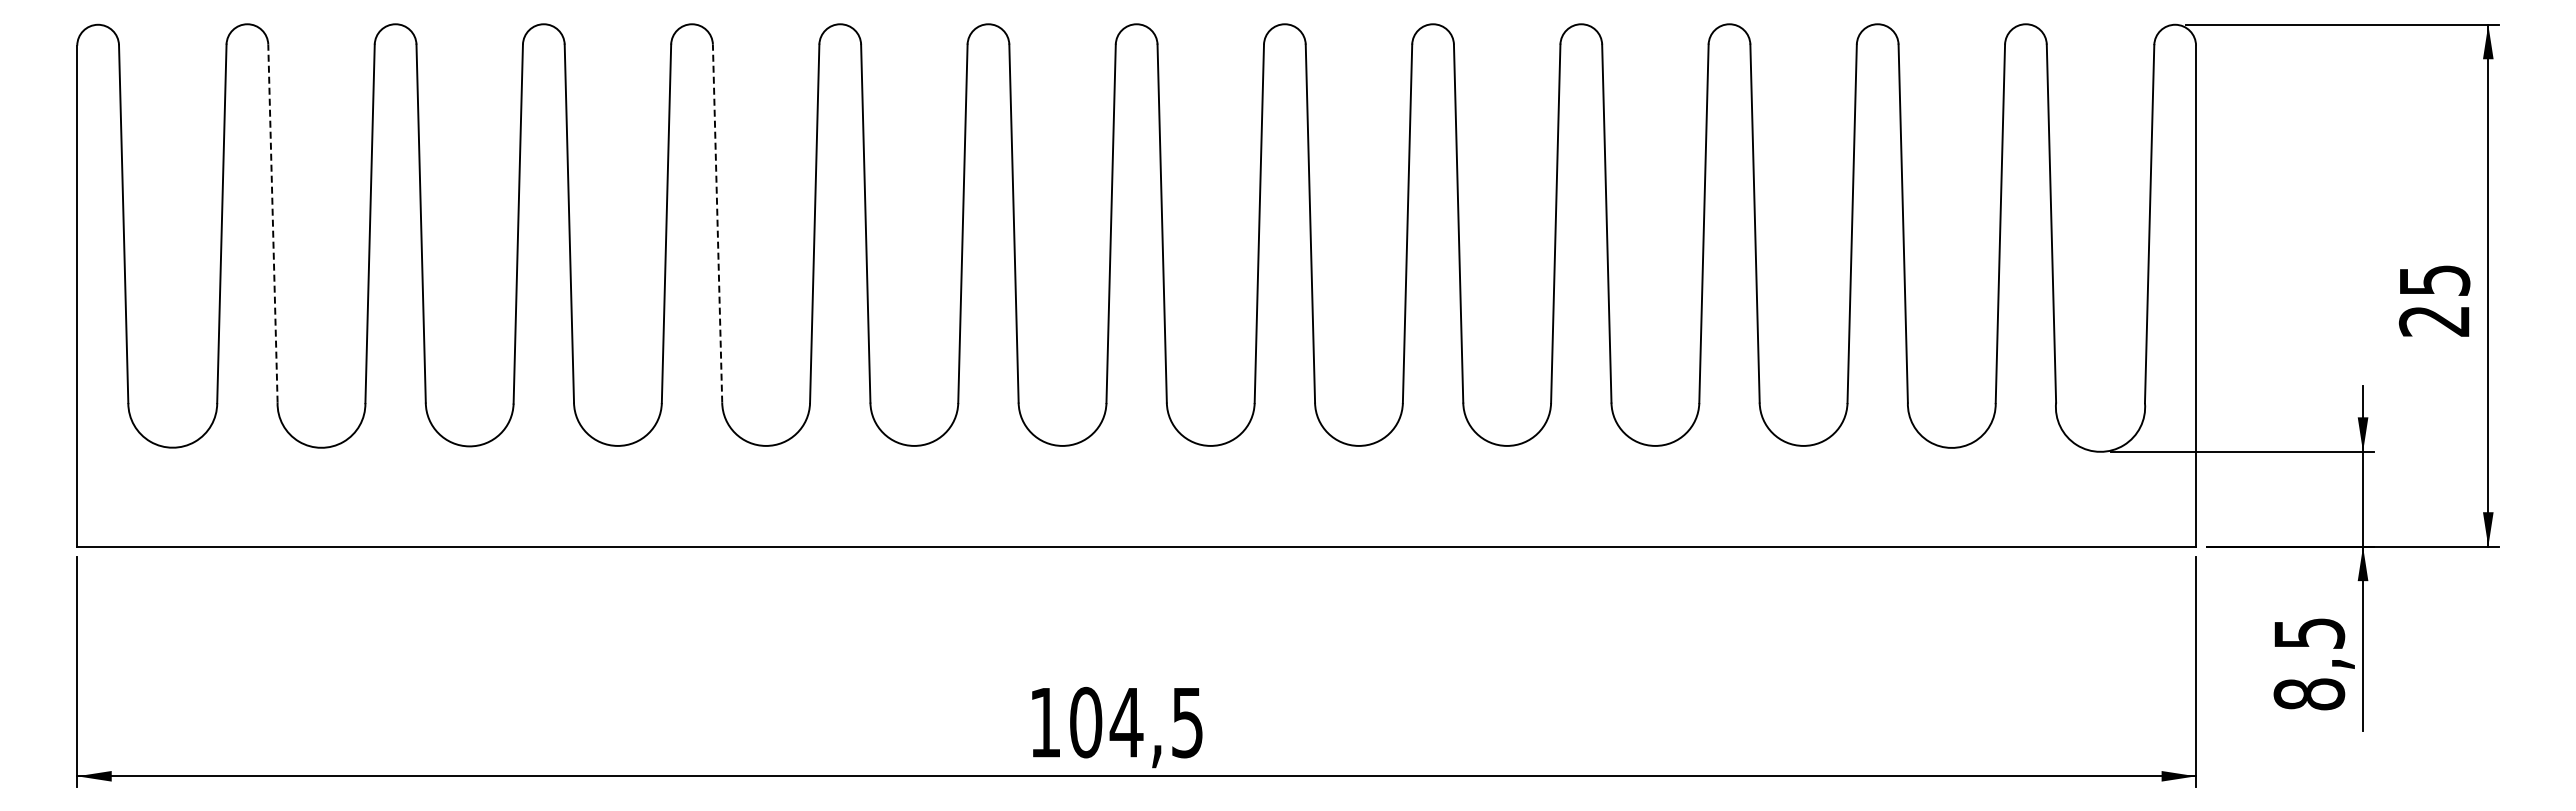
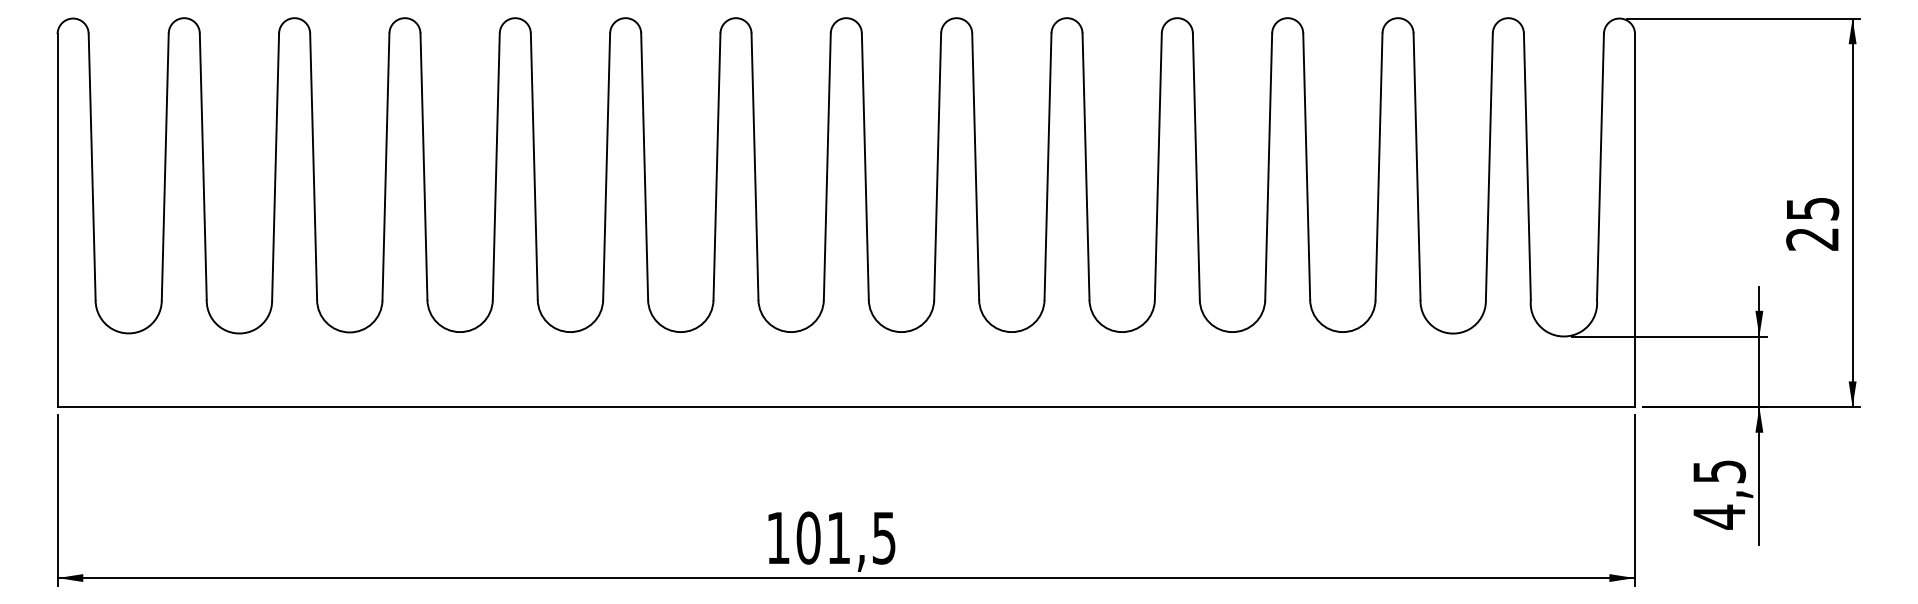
line: (272, 223) -> (202, 166), dashed -> solid
line: (717, 223) -> (534, 166), dashed -> solid
text: (2309, 694) -> (1719, 517), 8,5 -> 4,5
text: (1126, 722) -> (838, 538), 104,5 -> 101,5

